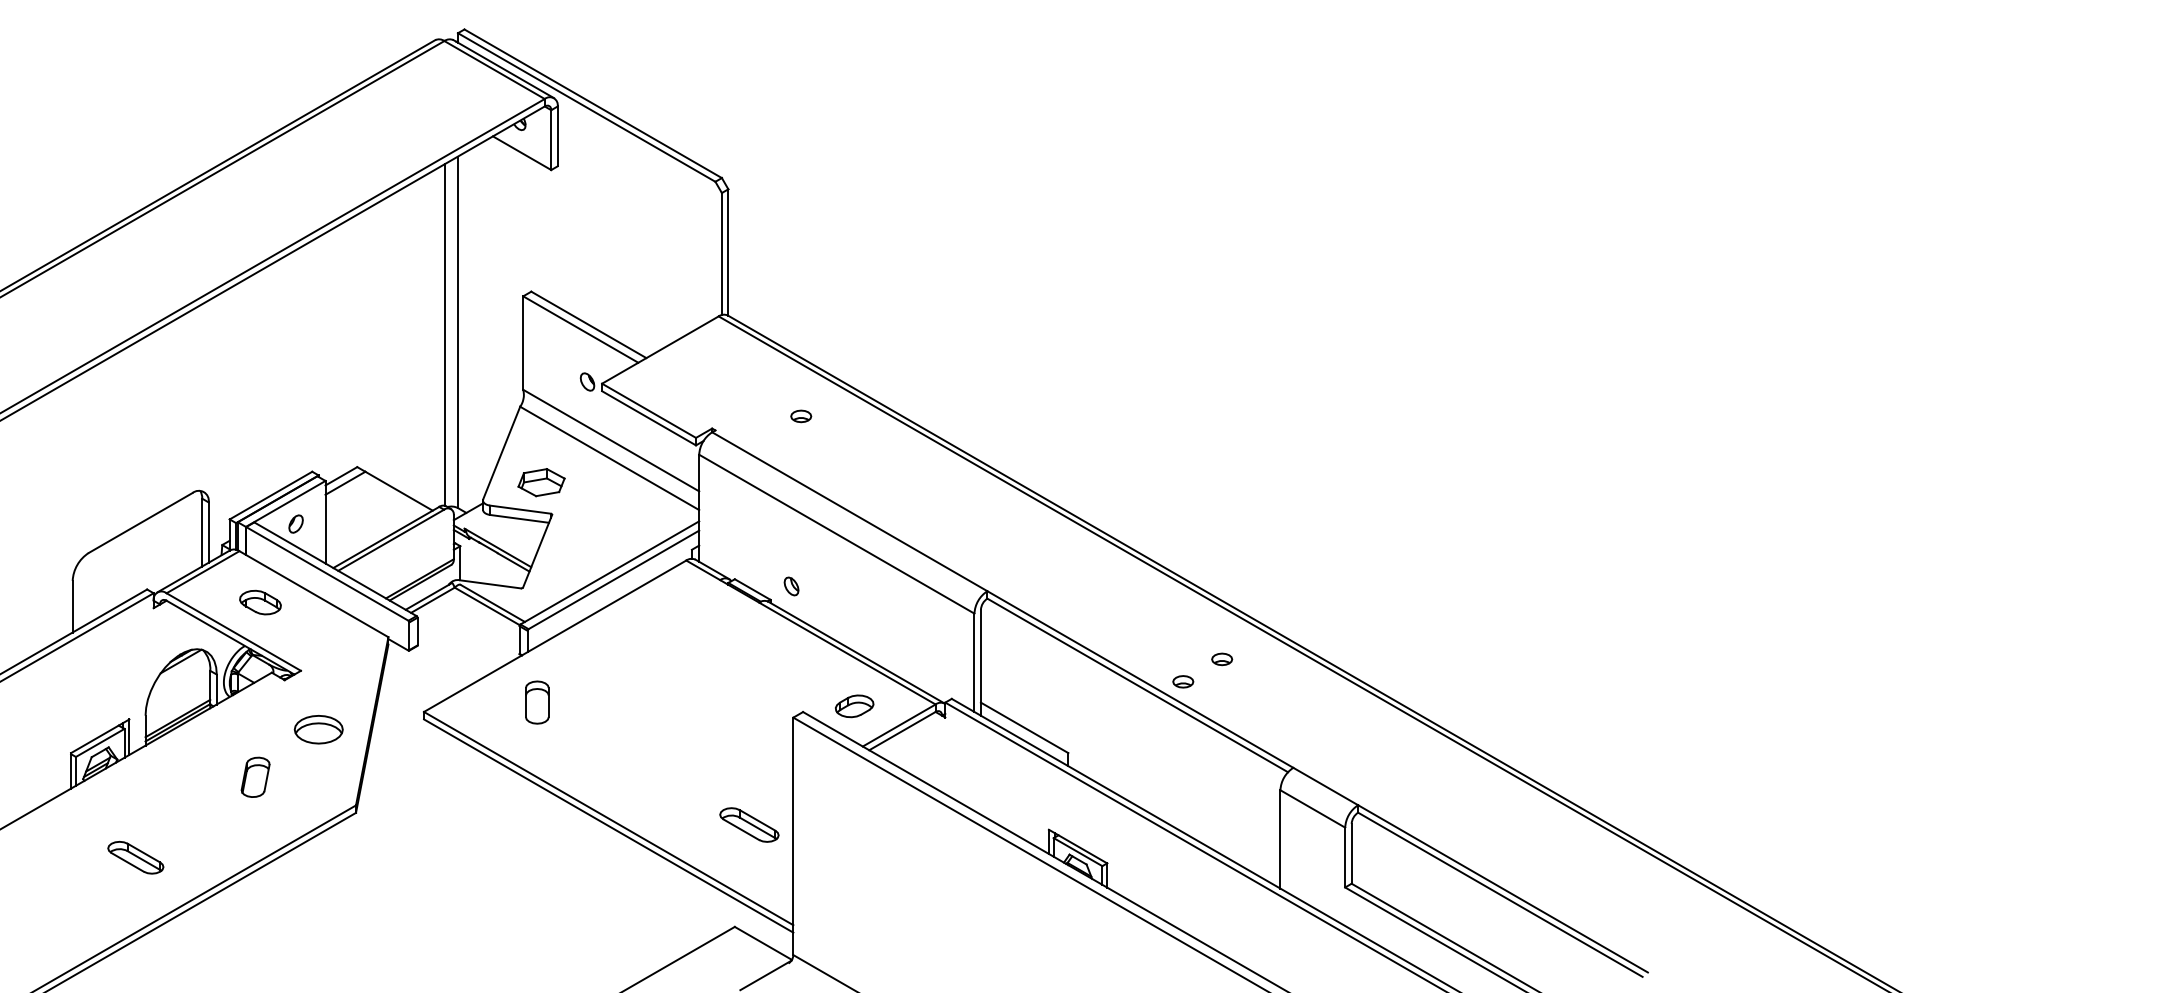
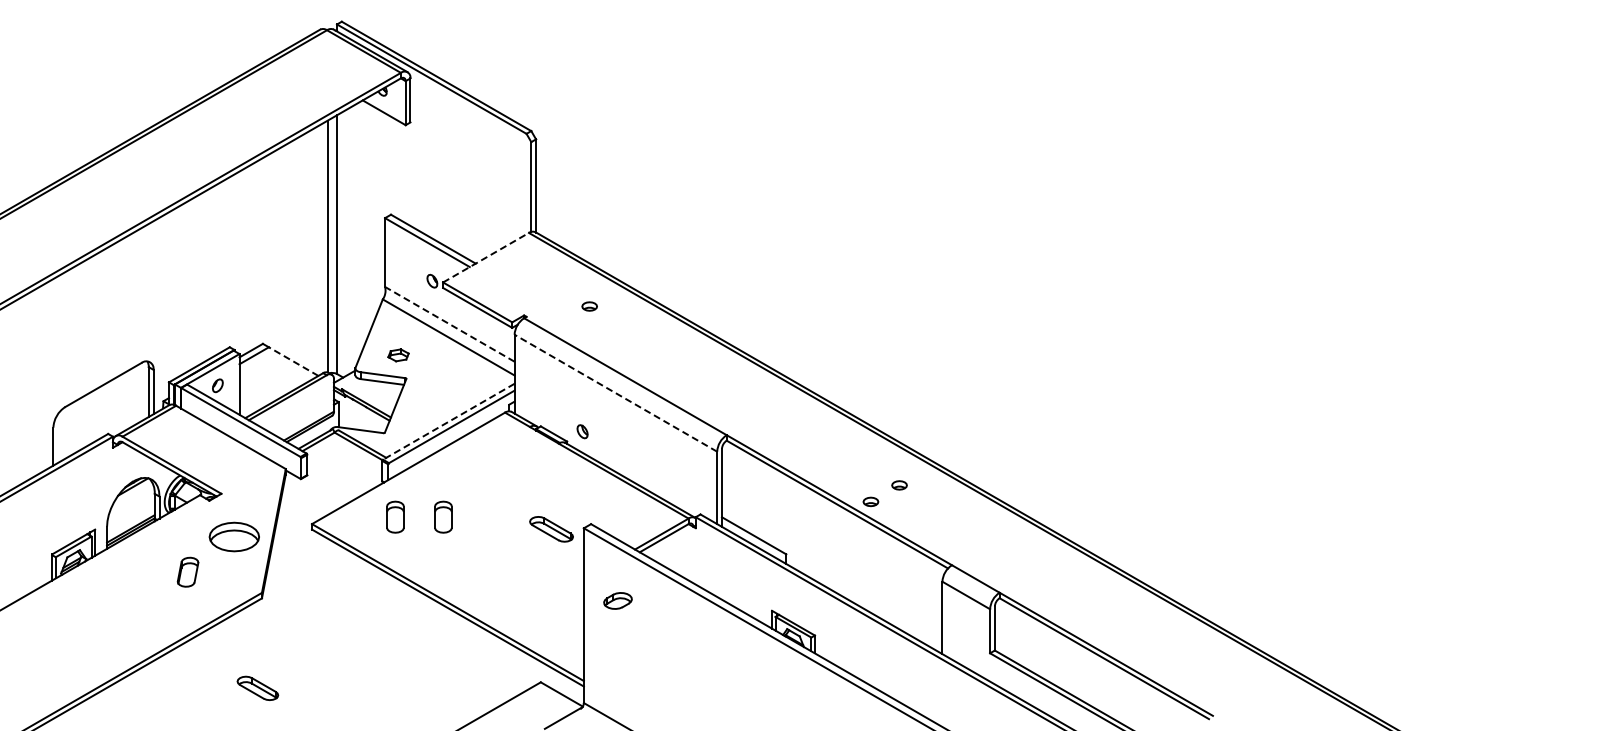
line: (661, 349) -> (486, 257), solid -> dashed
line: (610, 440) -> (449, 324), solid -> dashed
part: (541, 482) -> (398, 355), size x0.6
line: (398, 491) -> (293, 361), solid -> dashed
line: (836, 534) -> (615, 393), solid -> dashed
line: (609, 572) -> (448, 421), solid -> dashed
part: (260, 602) -> (191, 443), removed
part: (602, 701) -> (443, 516), added
part: (853, 705) -> (617, 600), moved
part: (318, 730) -> (234, 537), size x1.4
part: (749, 825) -> (551, 529), moved
part: (135, 856) -> (257, 687), moved

